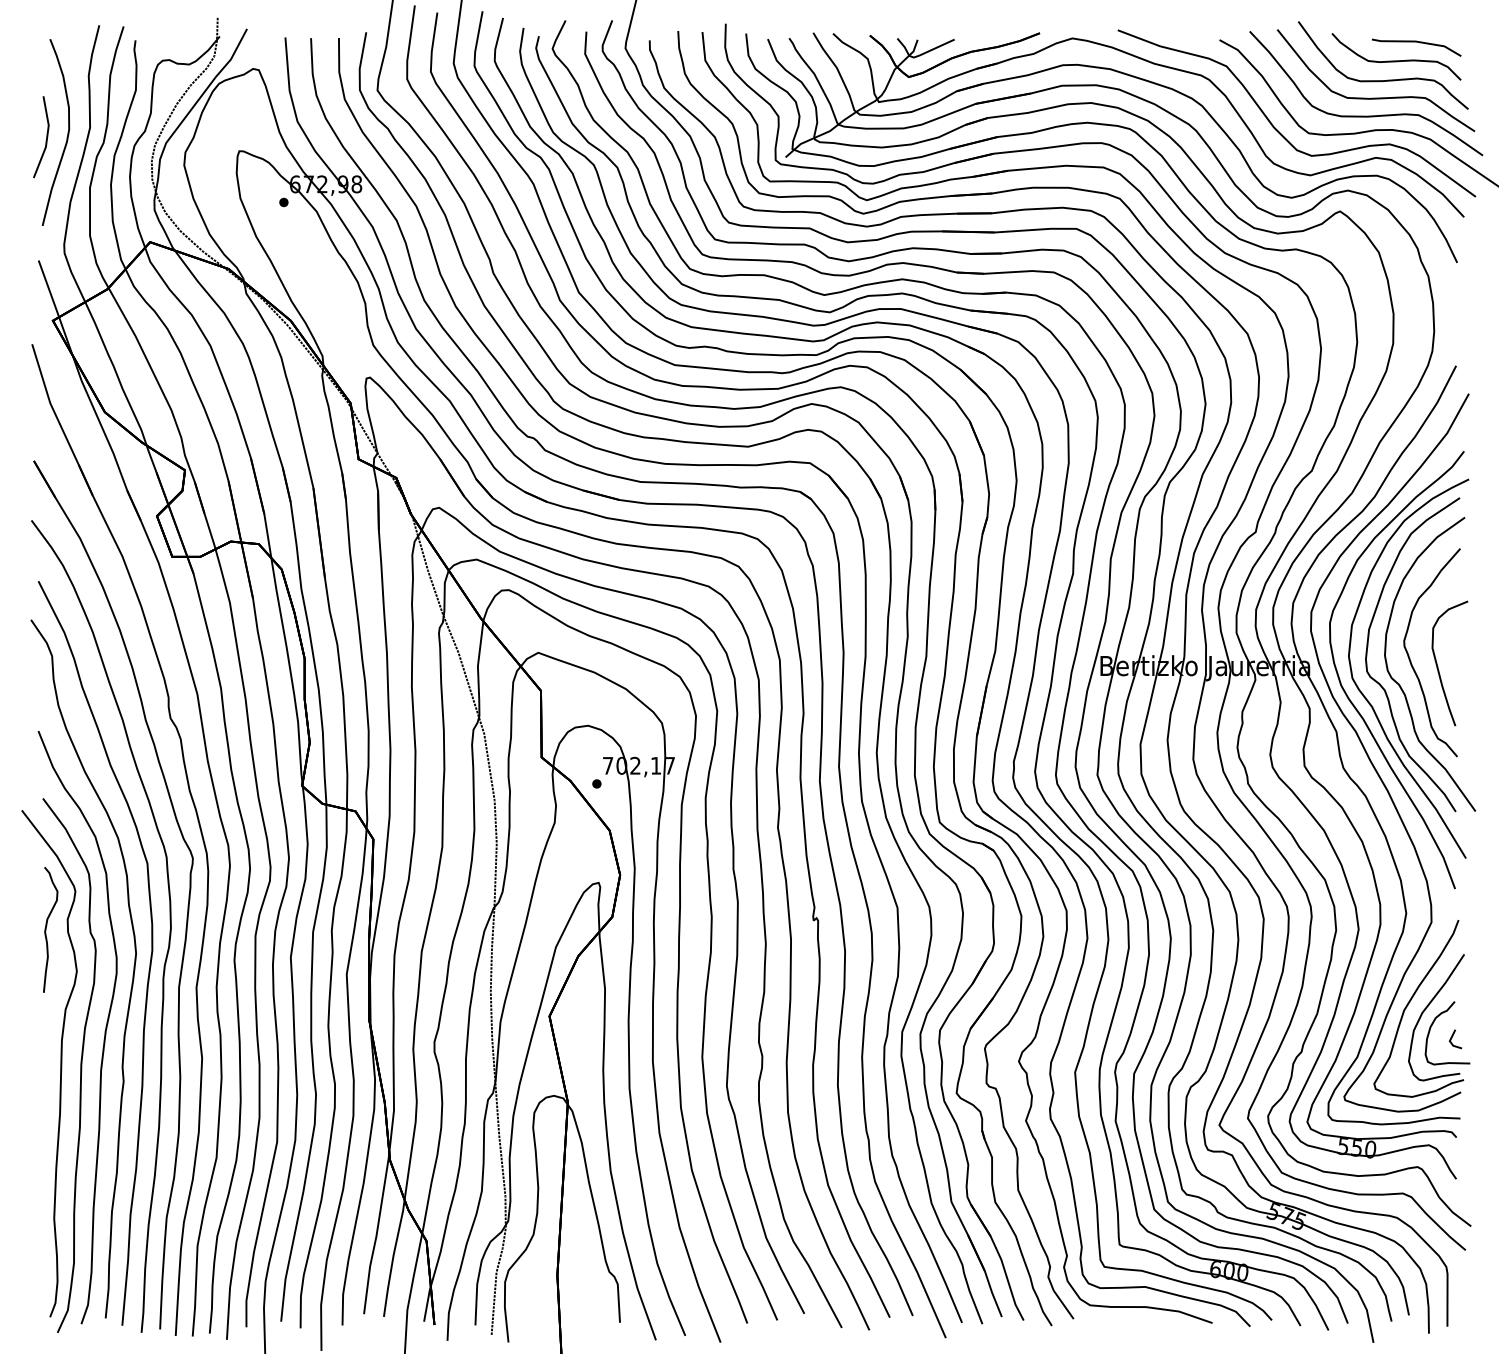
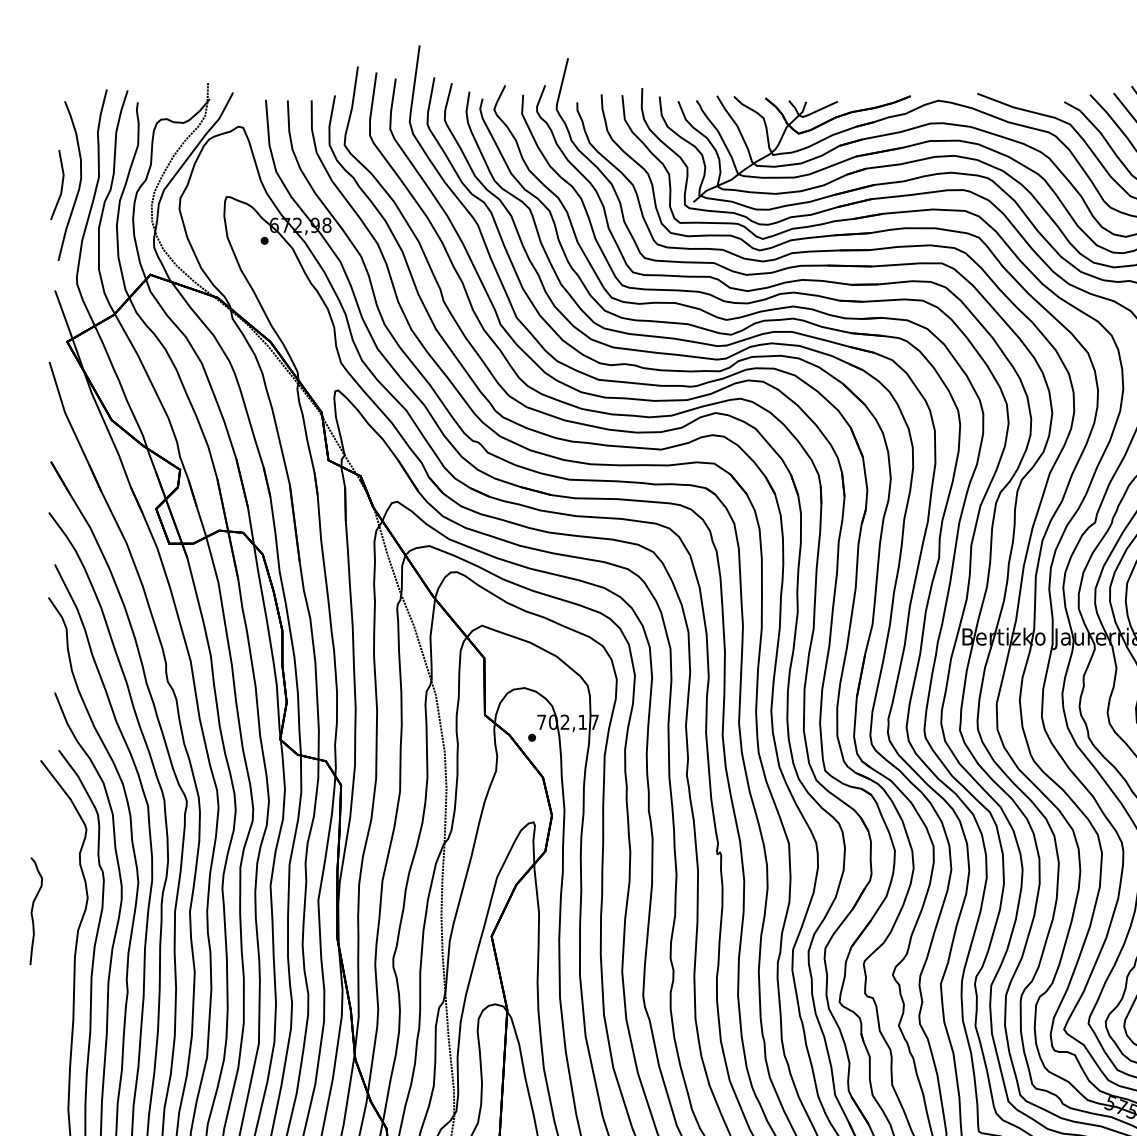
part: (50, 929) -> (36, 910), moved

